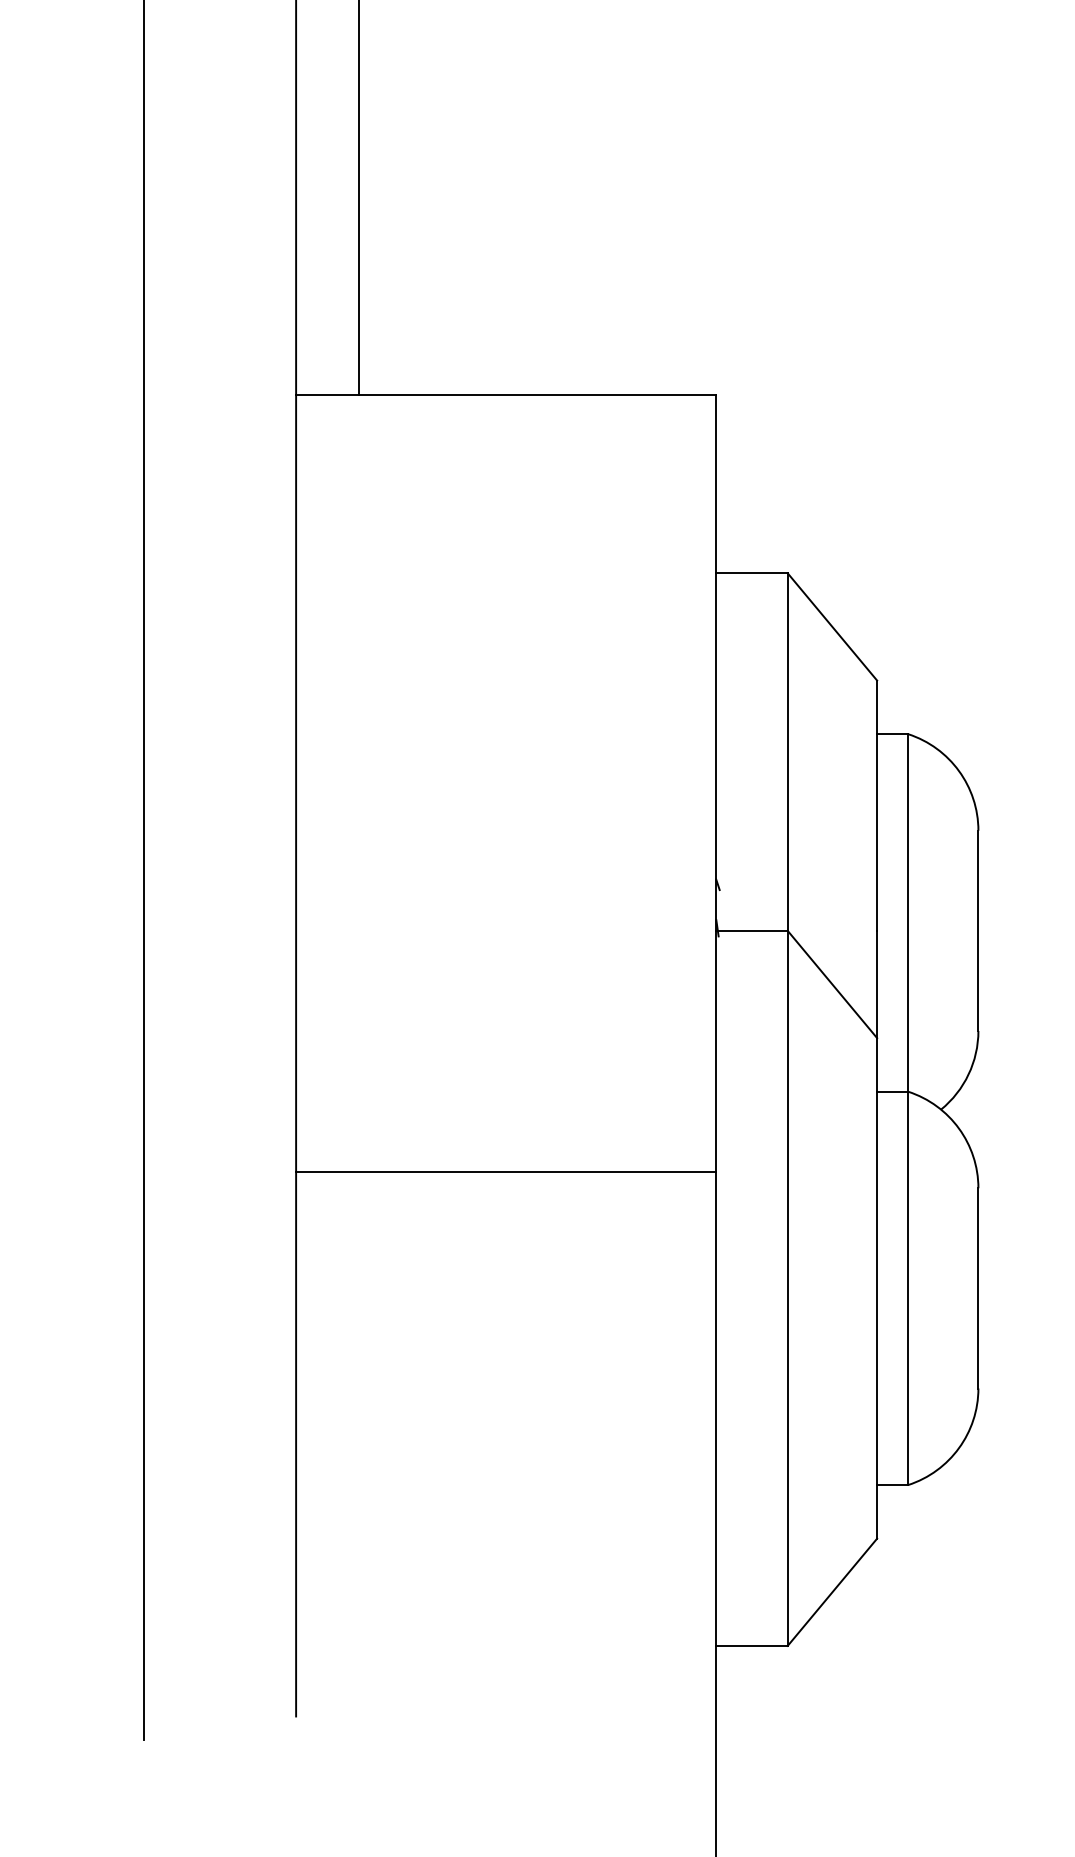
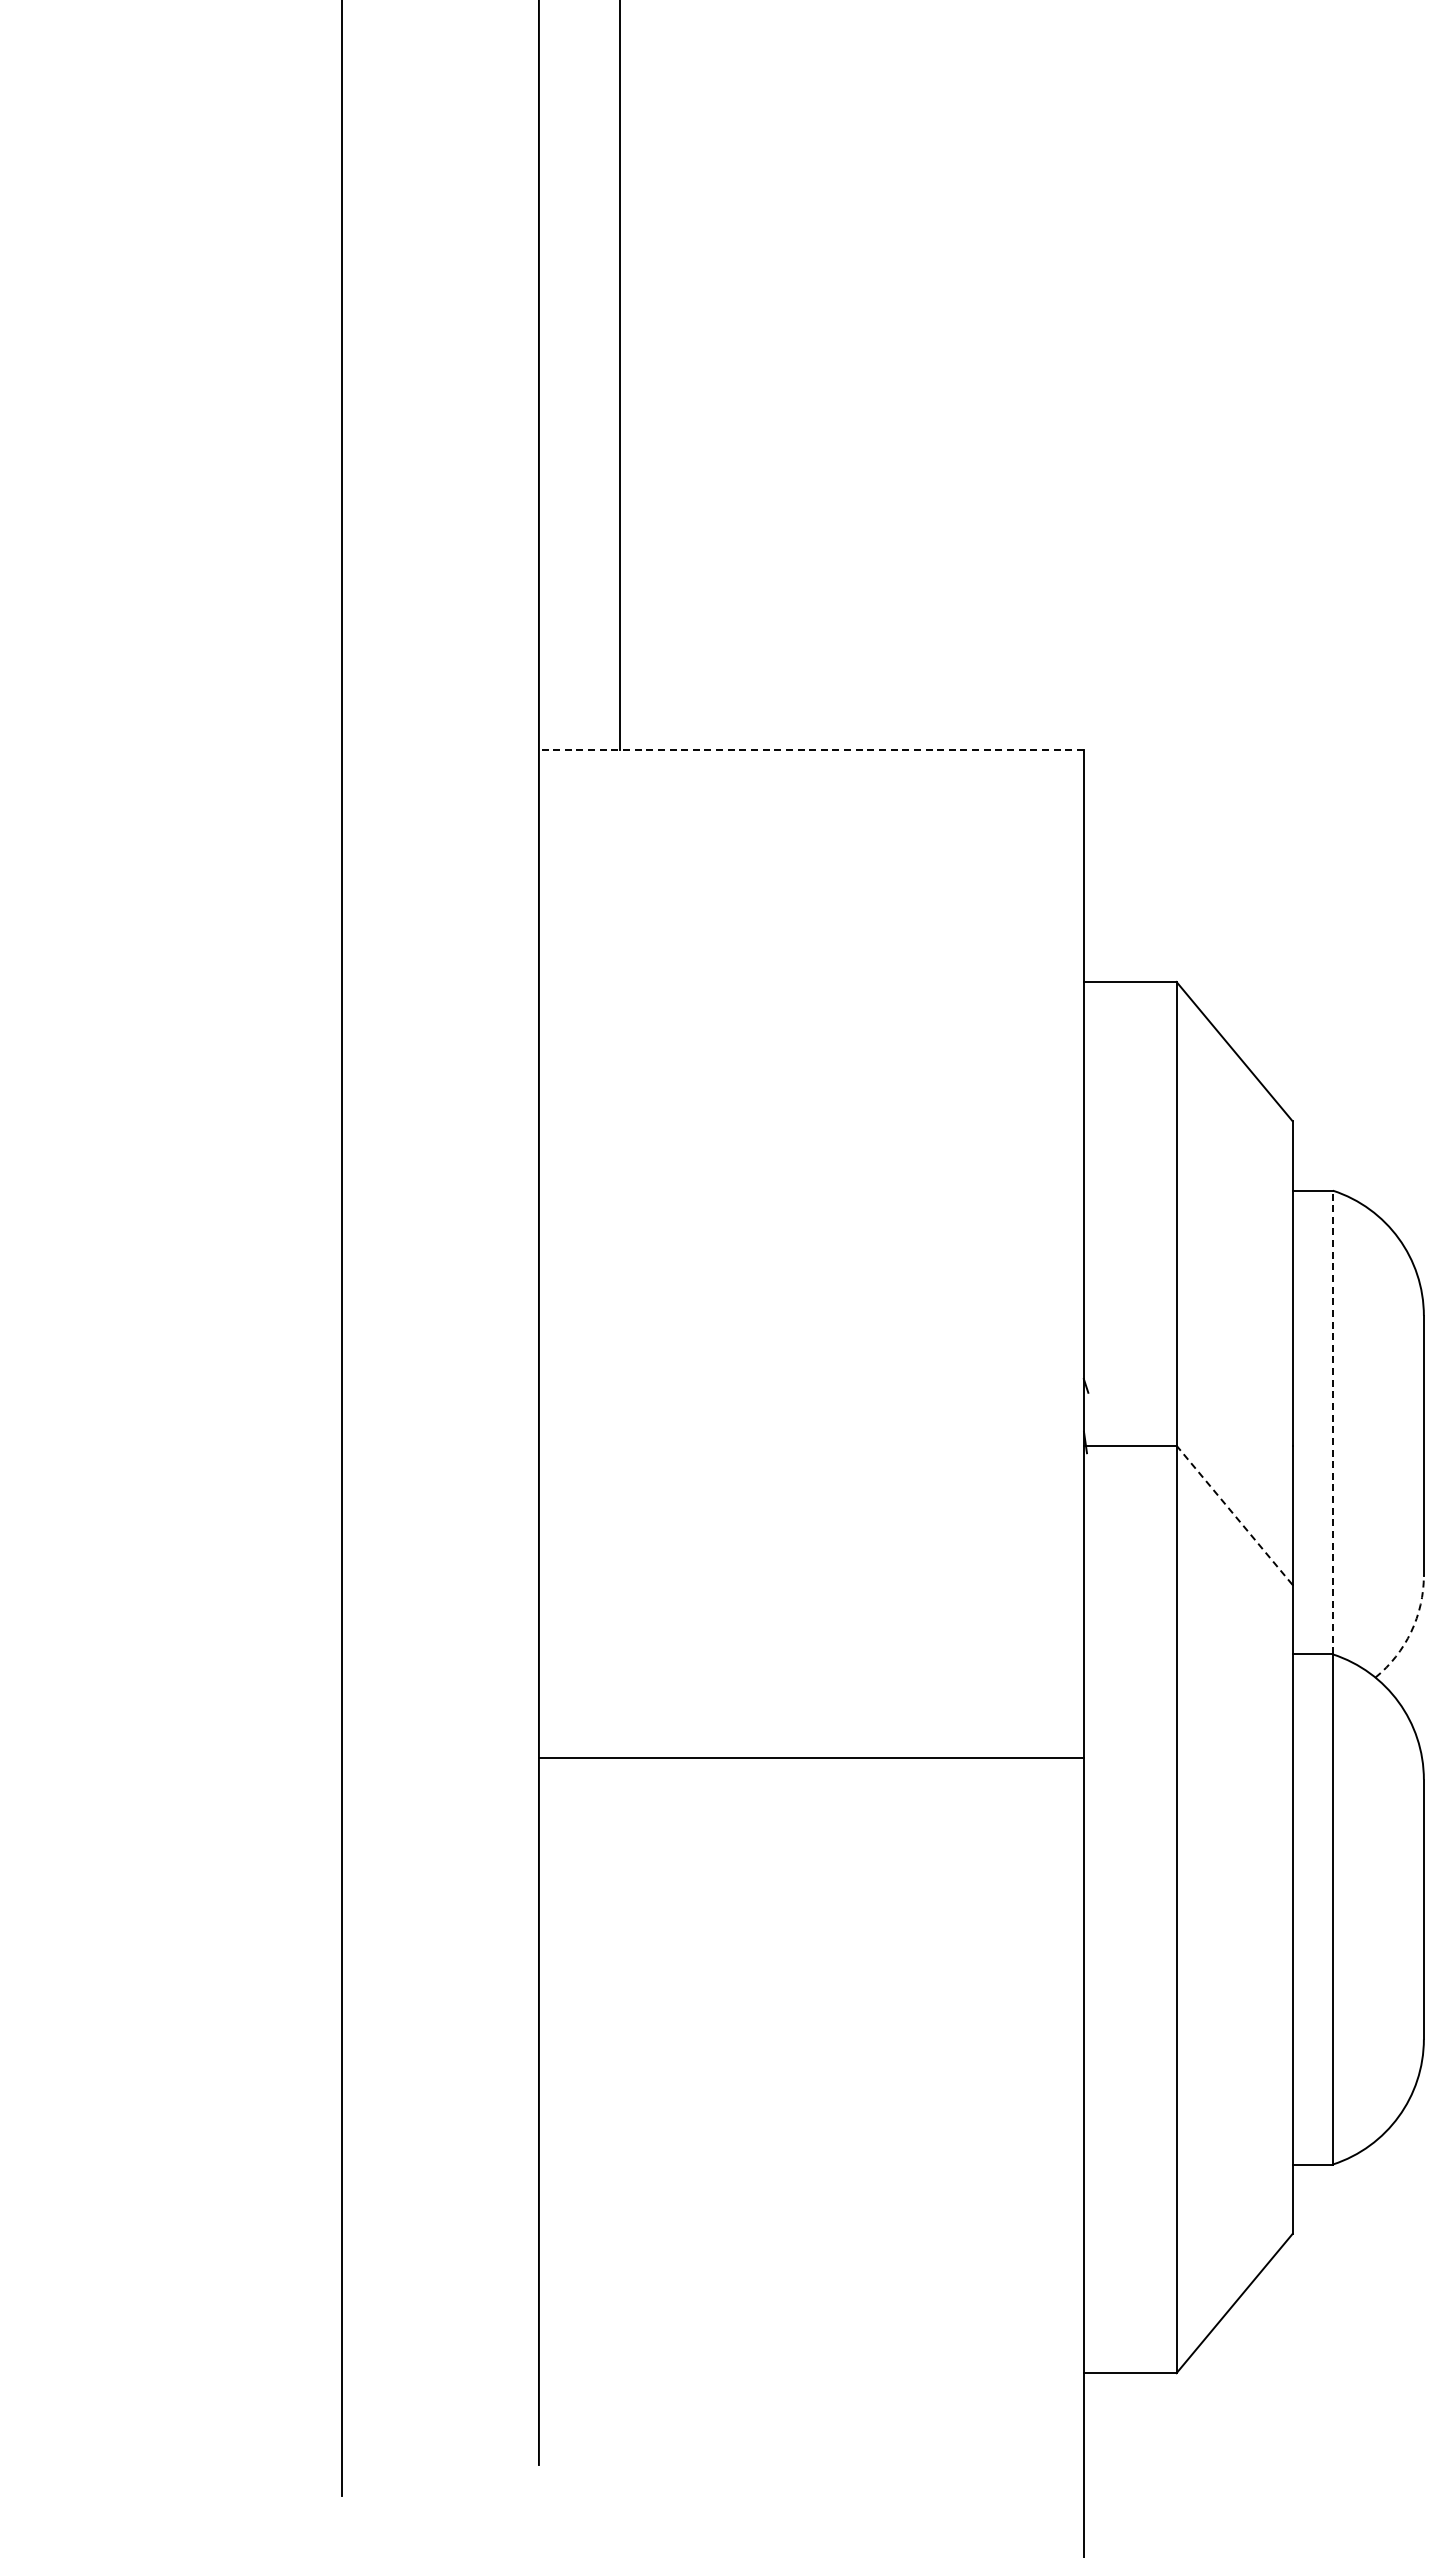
line: (505, 394) -> (810, 750), solid -> dashed
line: (907, 912) -> (1332, 1422), solid -> dashed
line: (832, 984) -> (1234, 1515), solid -> dashed
arc: (968, 1074) -> (1411, 1632), solid -> dashed

